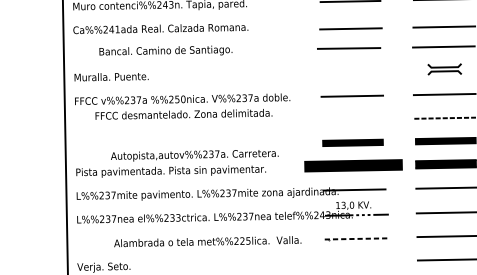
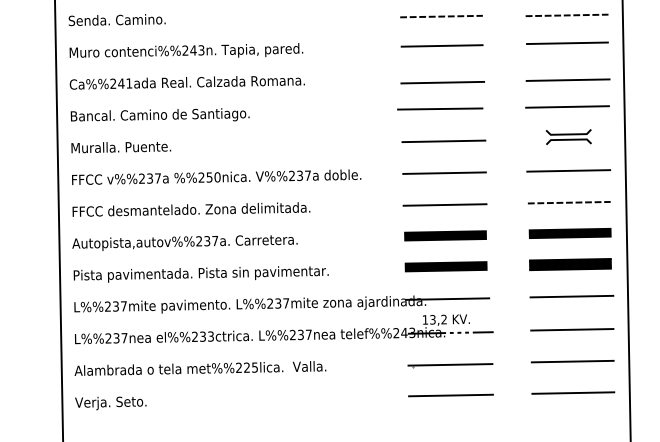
text: (165, 50) -> (159, 114), moved
line: (351, 72) -> (443, 141), added
text: (184, 114) -> (191, 209), moved
line: (352, 119) -> (444, 204), added
text: (194, 155) -> (184, 242), moved
part: (352, 165) -> (445, 266), size x0.62
text: (352, 205) -> (444, 319), 13,0 -> 13,2
line: (356, 238) -> (450, 364), dashed -> solid
text: (207, 241) -> (200, 368), moved
line: (356, 261) -> (450, 395), added

